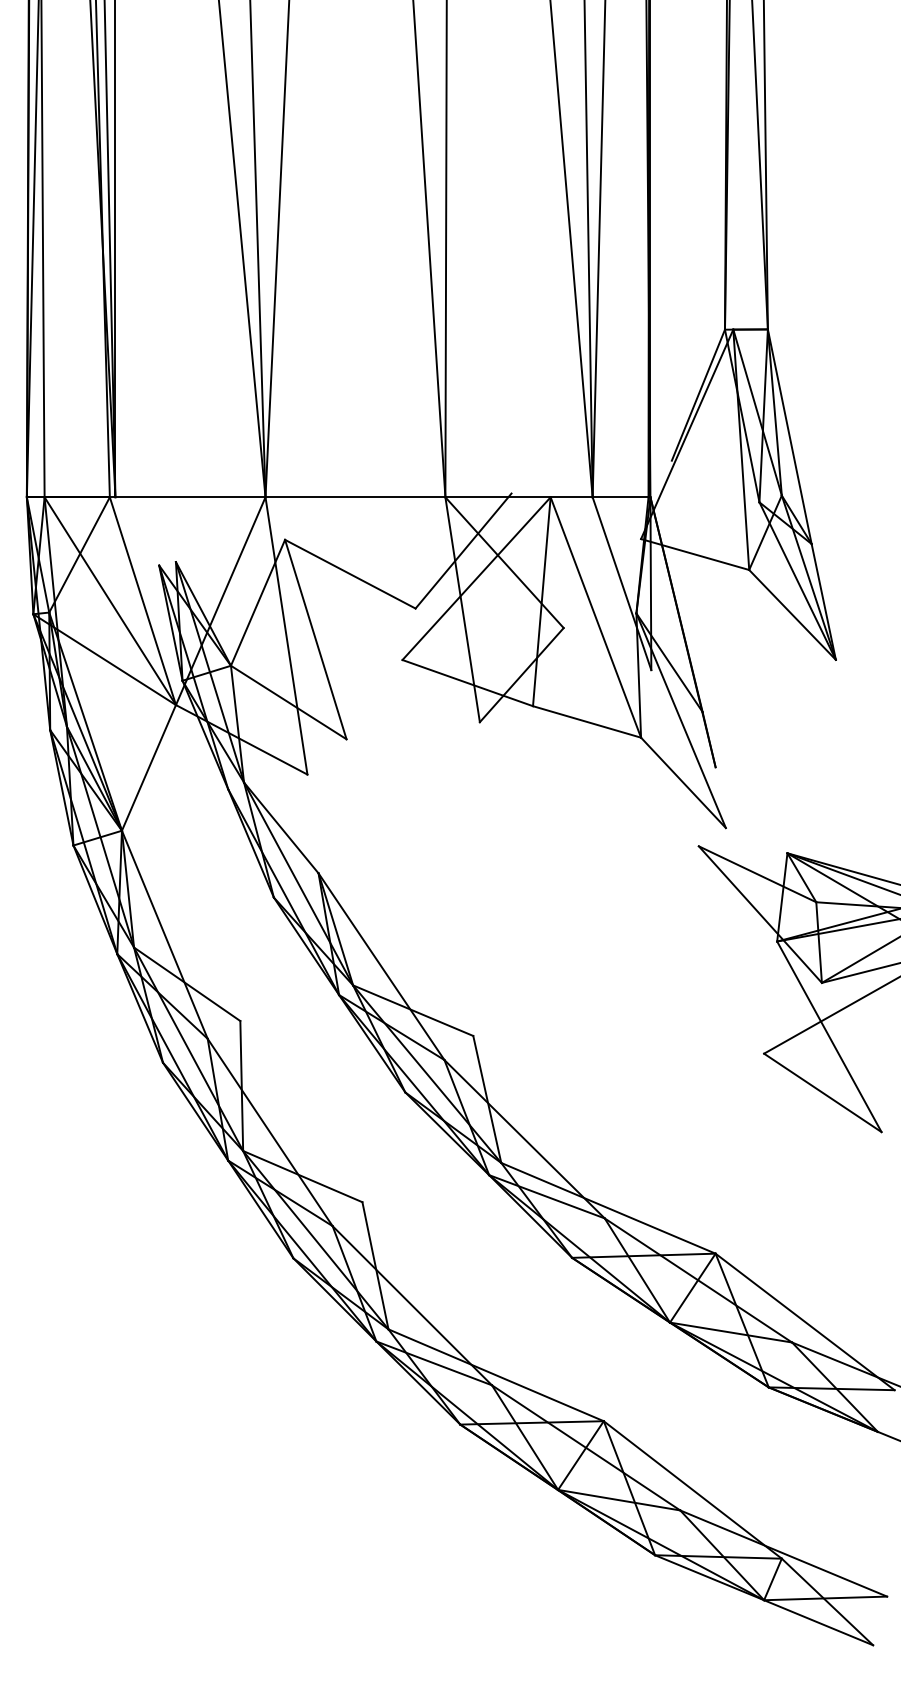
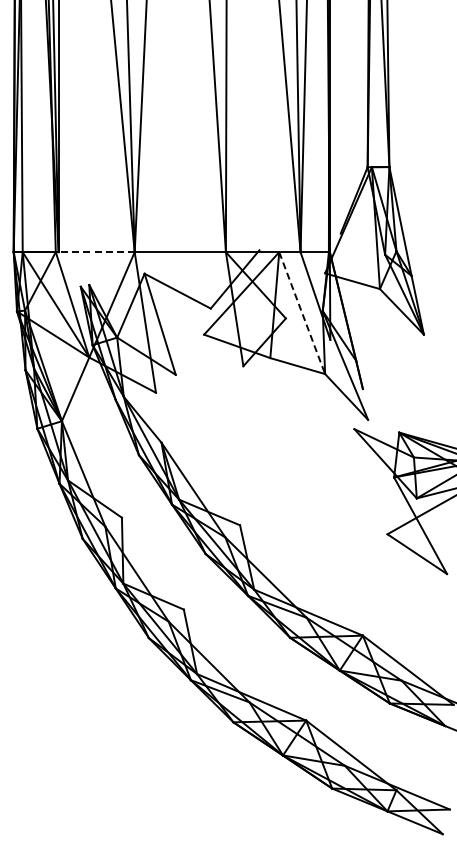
line: (190, 497) -> (96, 252), solid -> dashed
line: (596, 618) -> (302, 313), solid -> dashed

